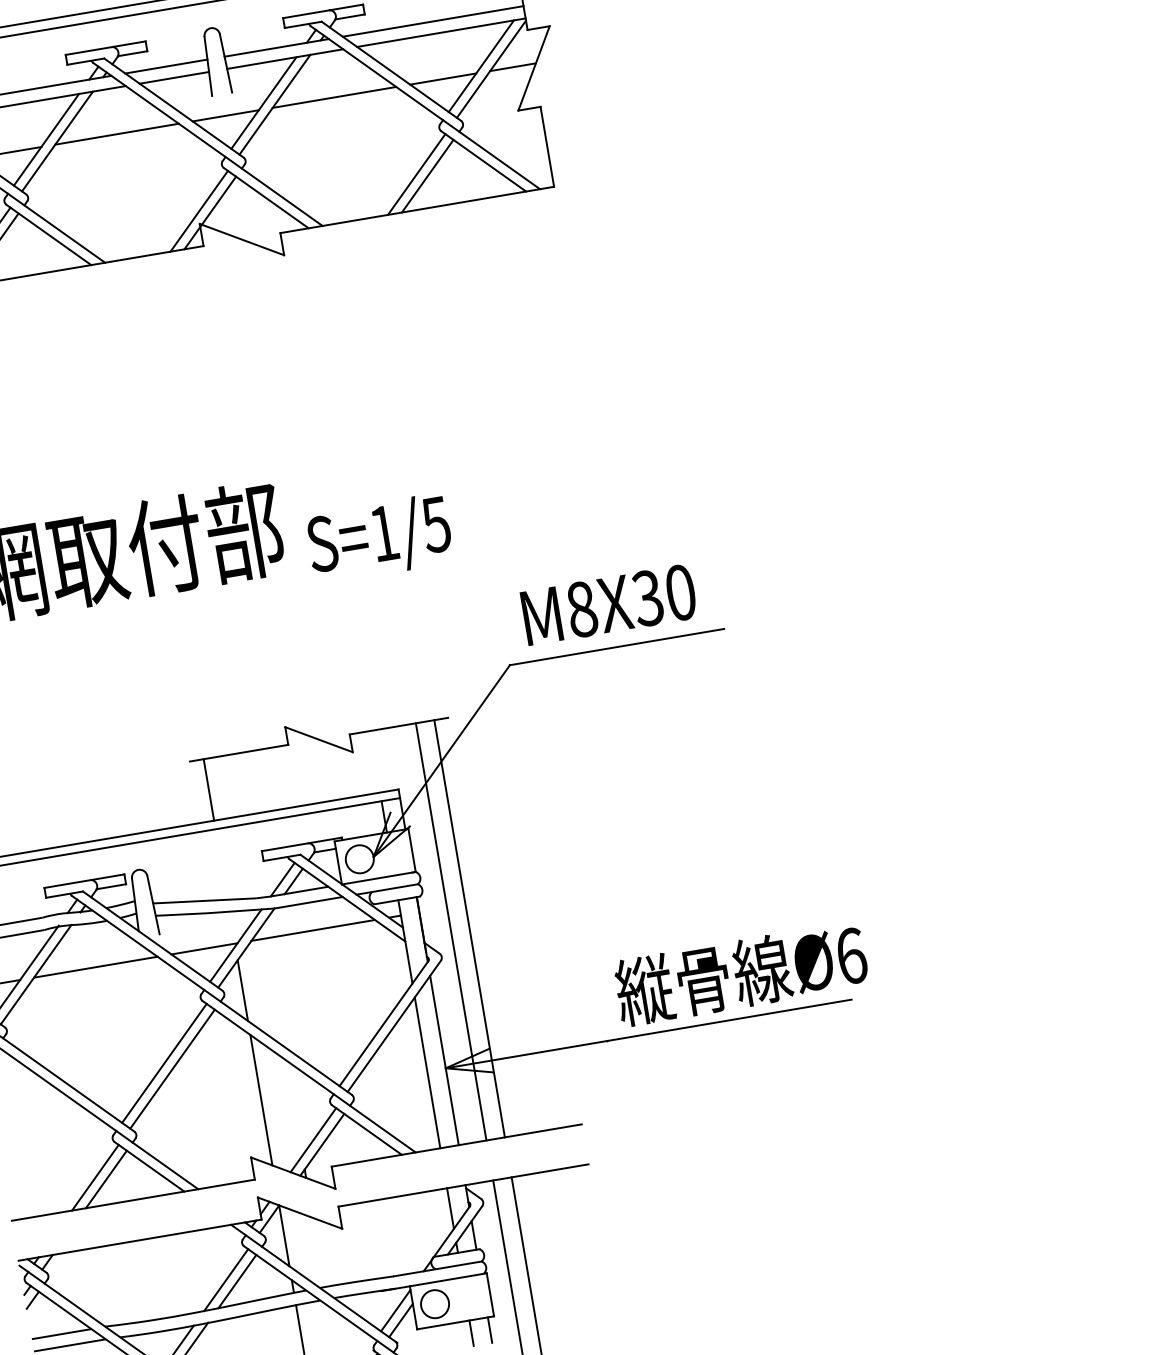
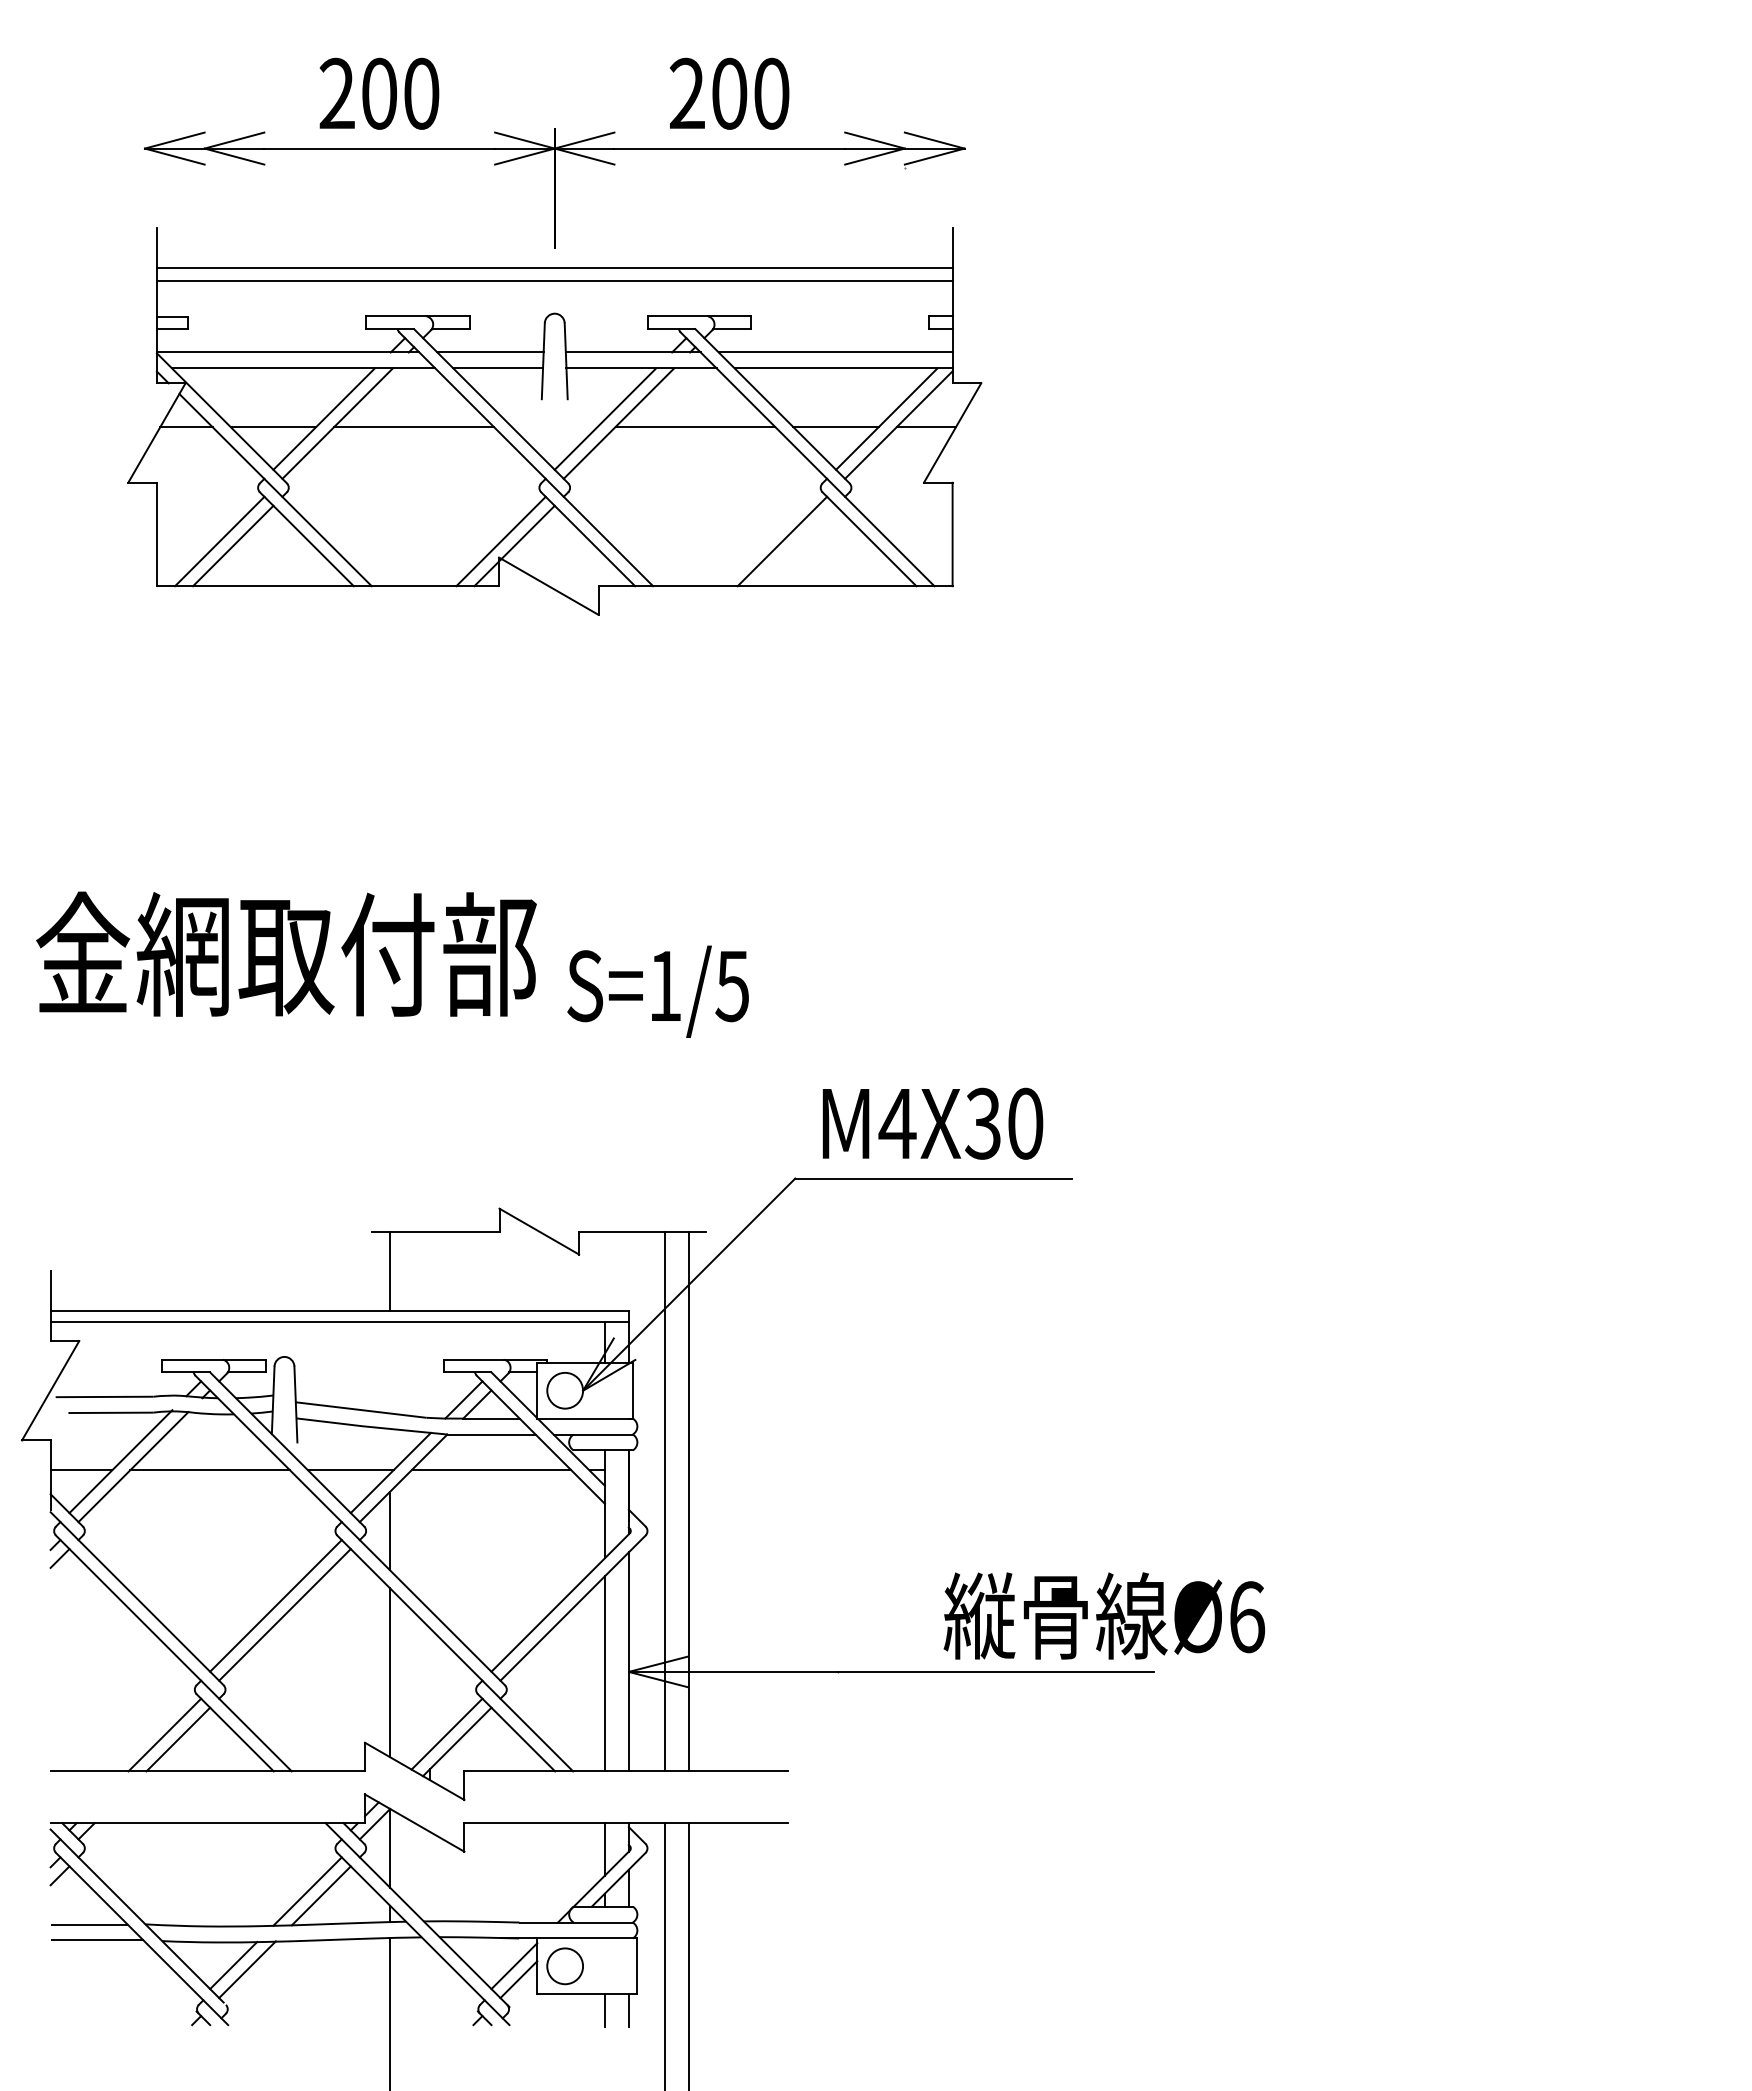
line: (225, 116) -> (554, 427), removed
line: (427, 175) -> (795, 545), removed
text: (581, 609) -> (897, 1123), M8X30 -> M4X30
text: (741, 973) -> (1104, 1615), moved

